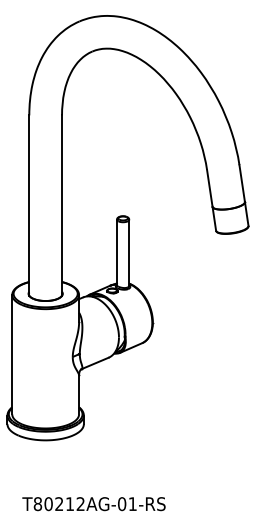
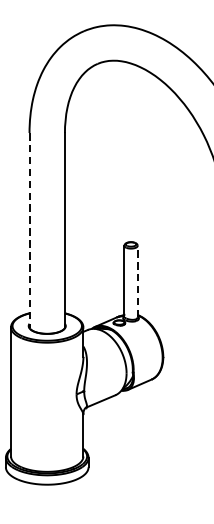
line: (29, 205) -> (29, 230), solid -> dashed
line: (129, 252) -> (137, 281), solid -> dashed

